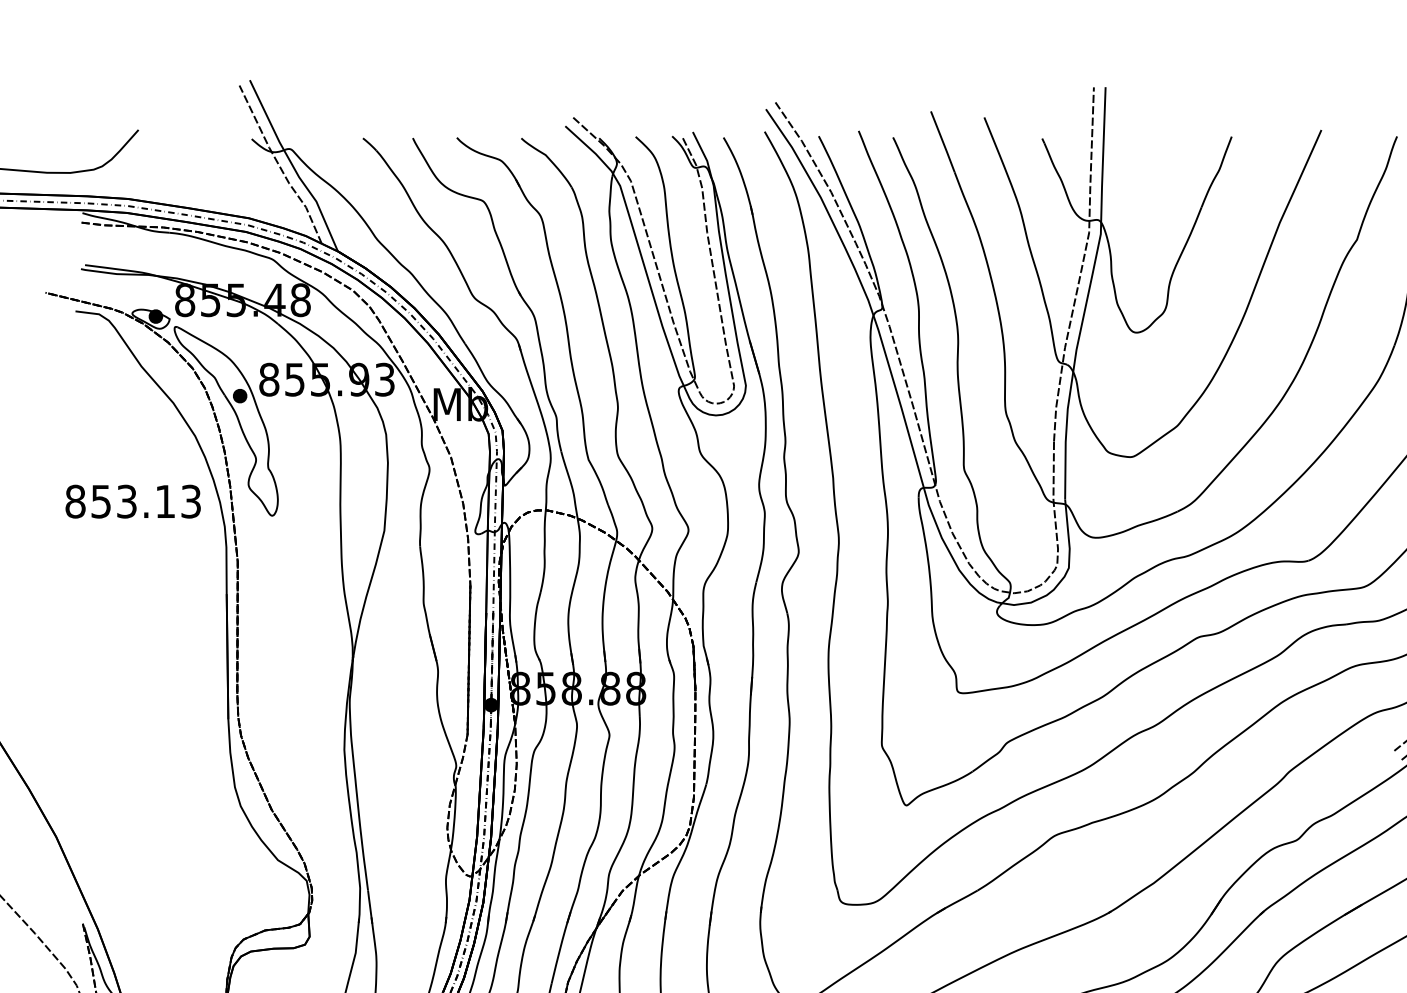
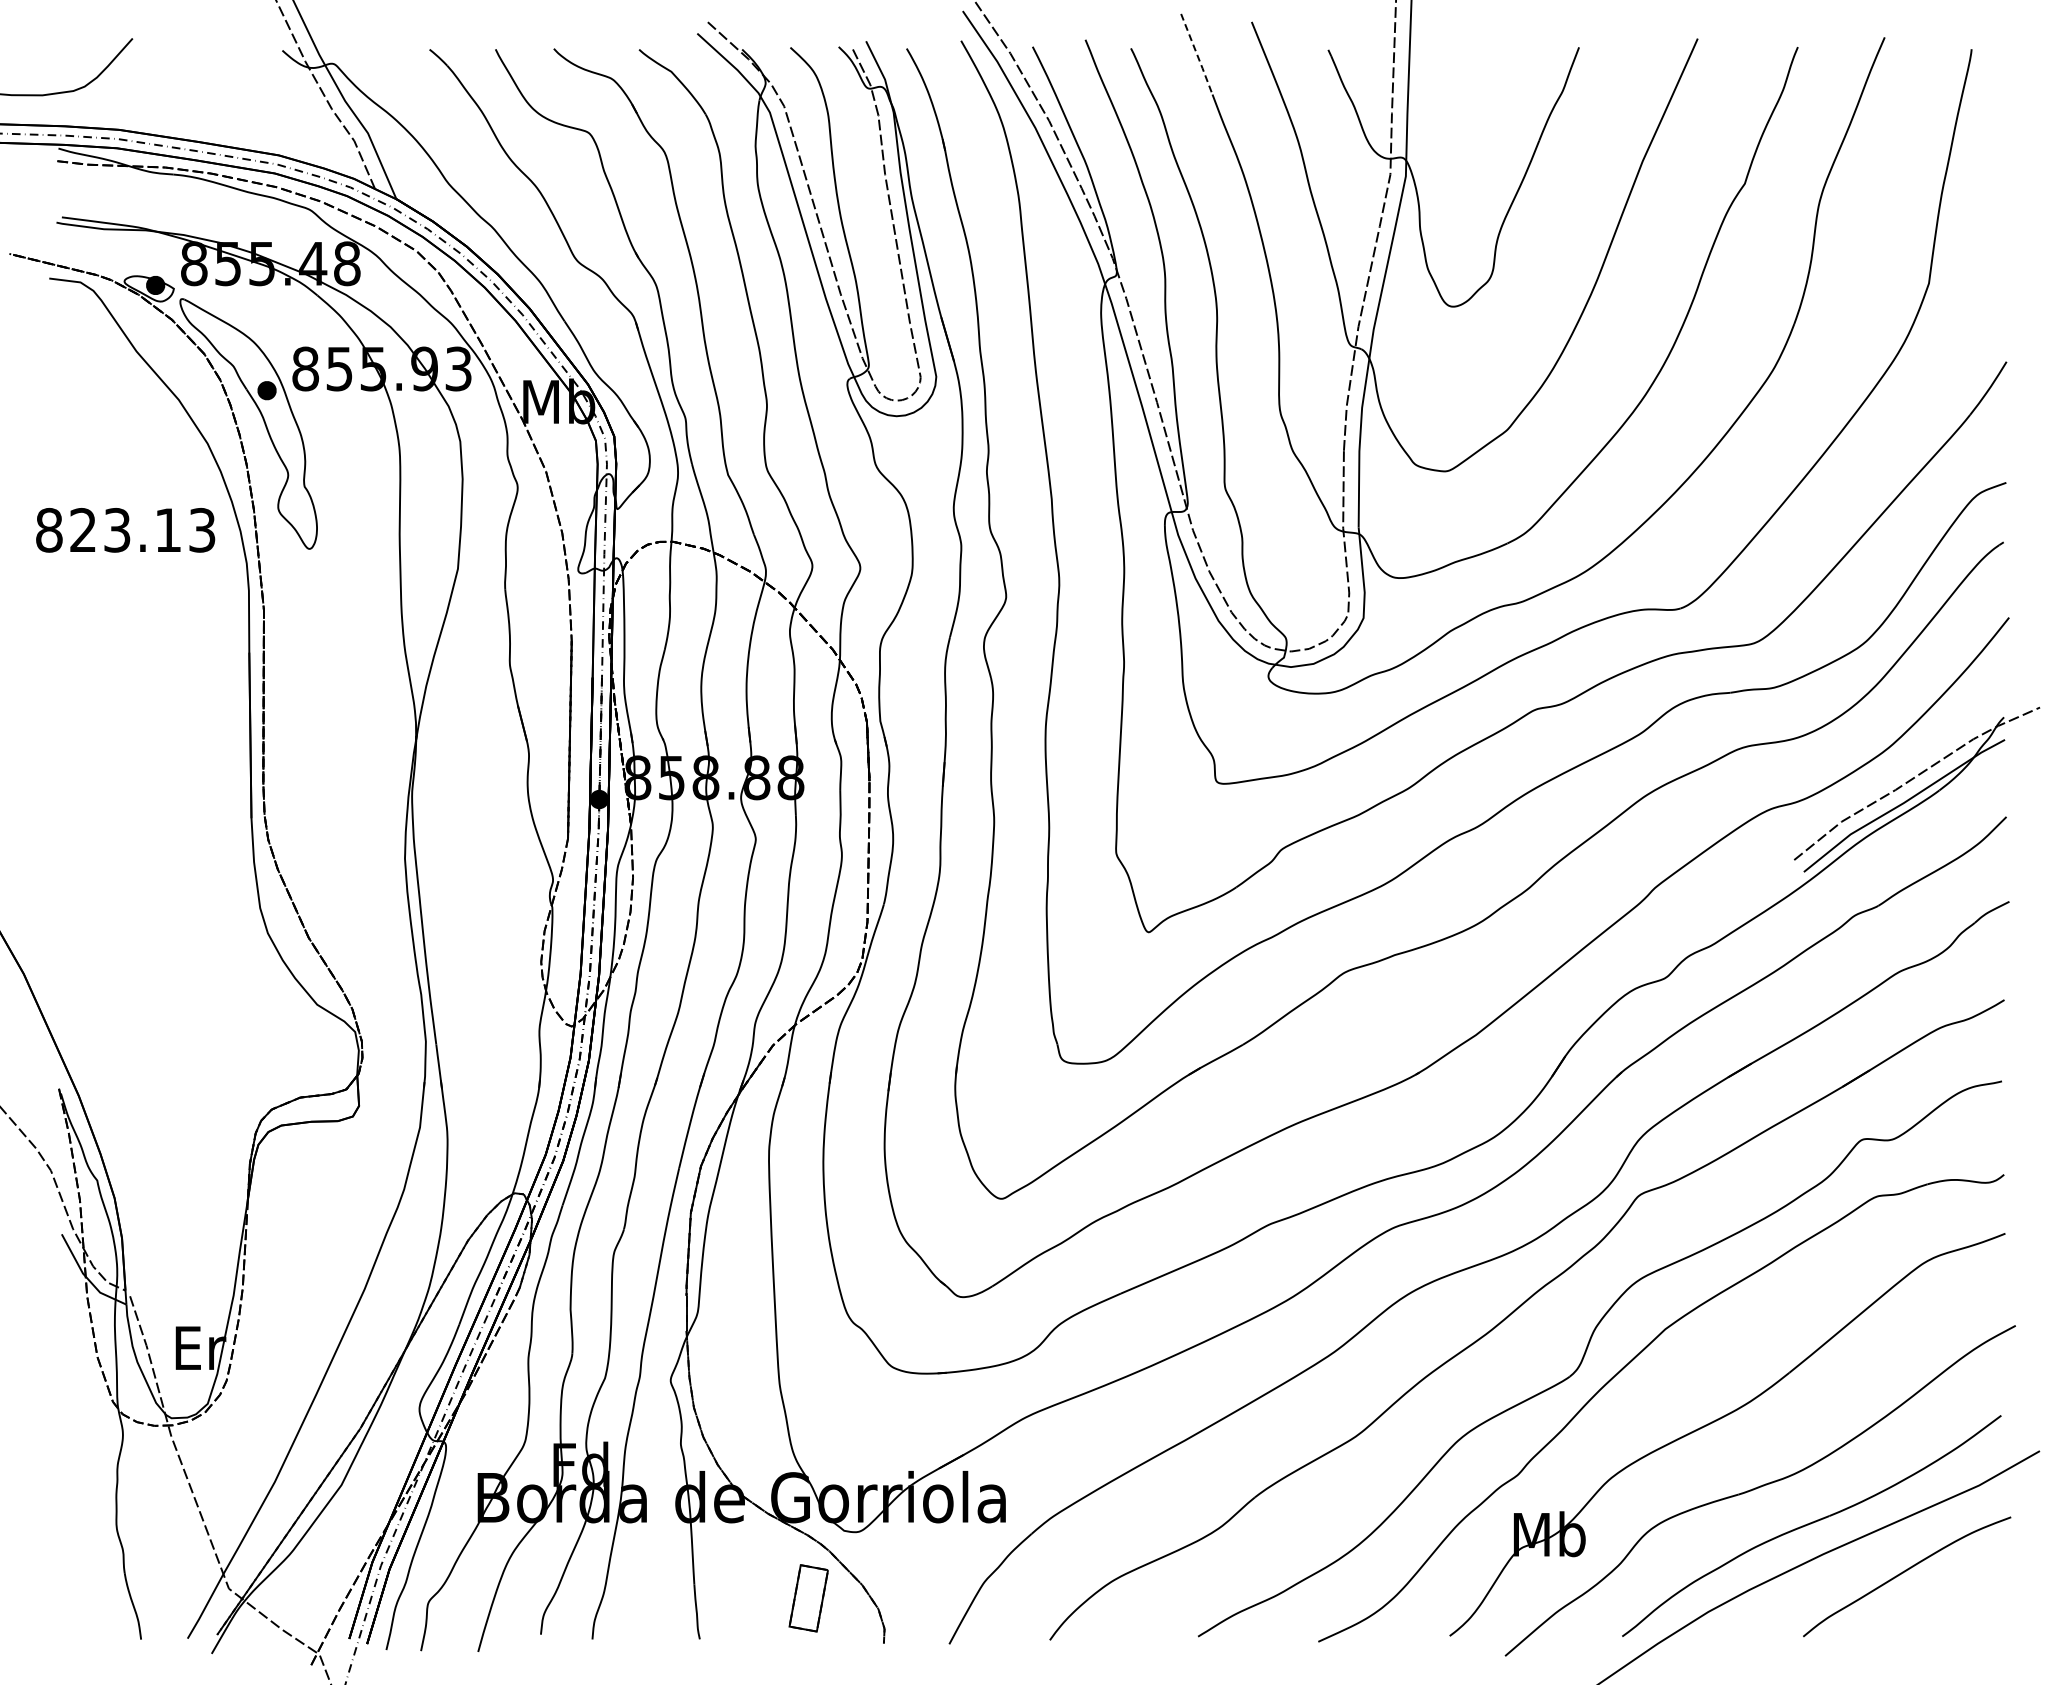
line: (943, 142) -> (1197, 55), solid -> dashed
text: (100, 501) -> (82, 529), 853.13 -> 823.13

